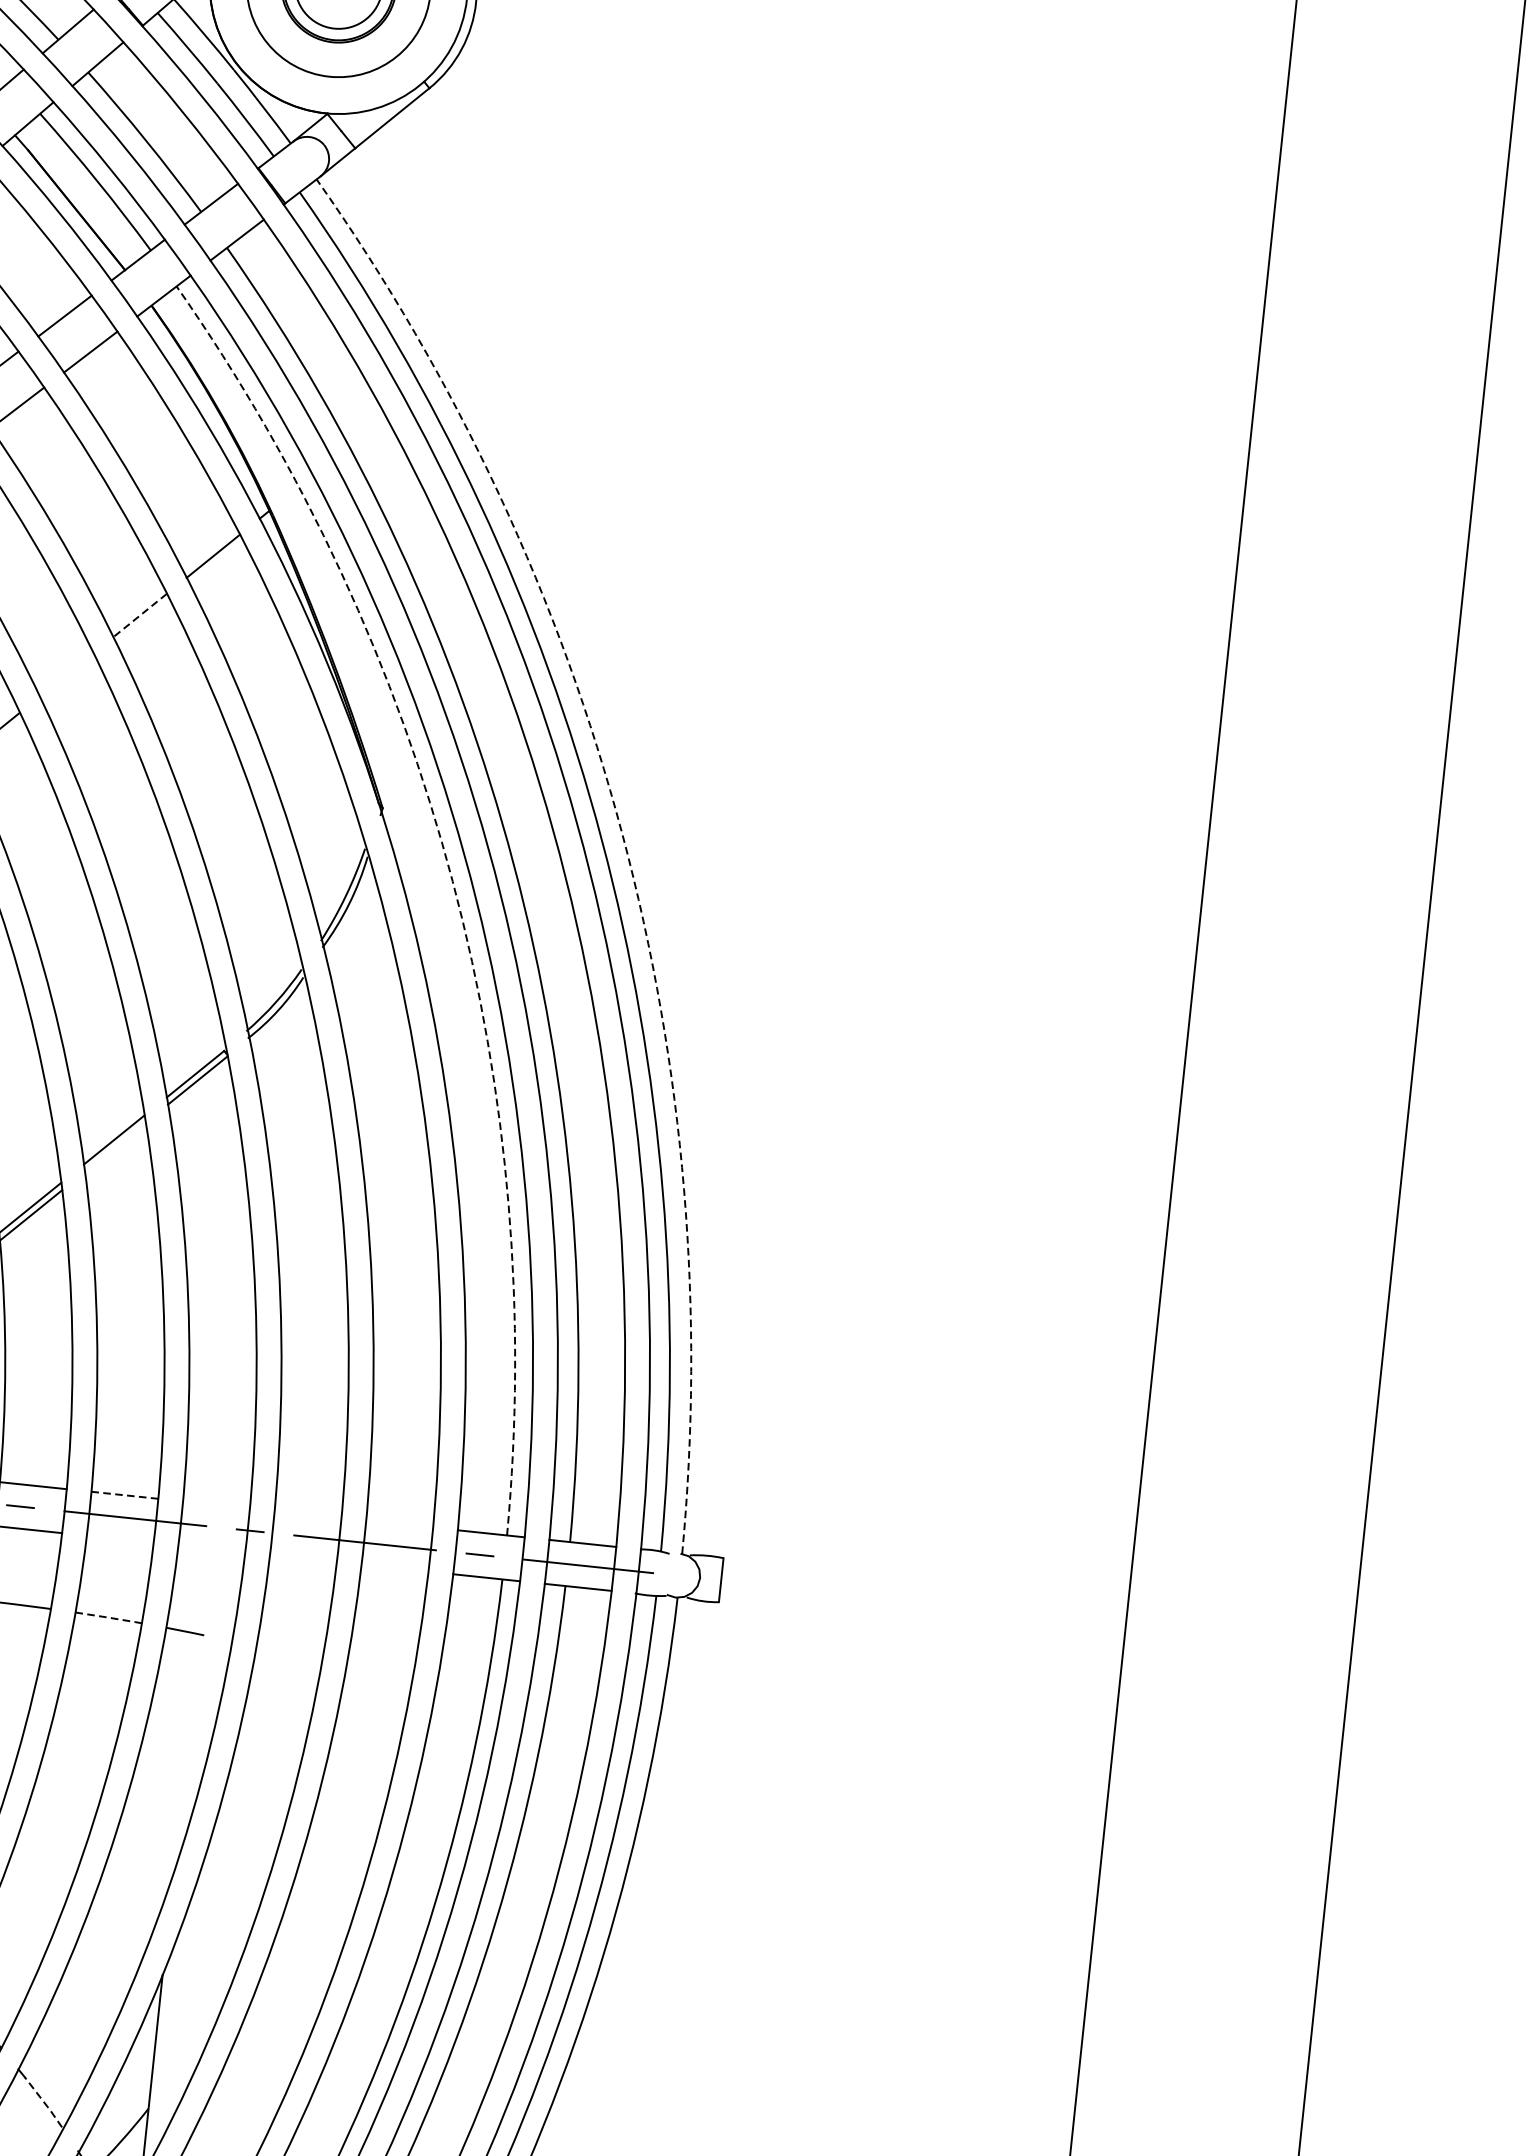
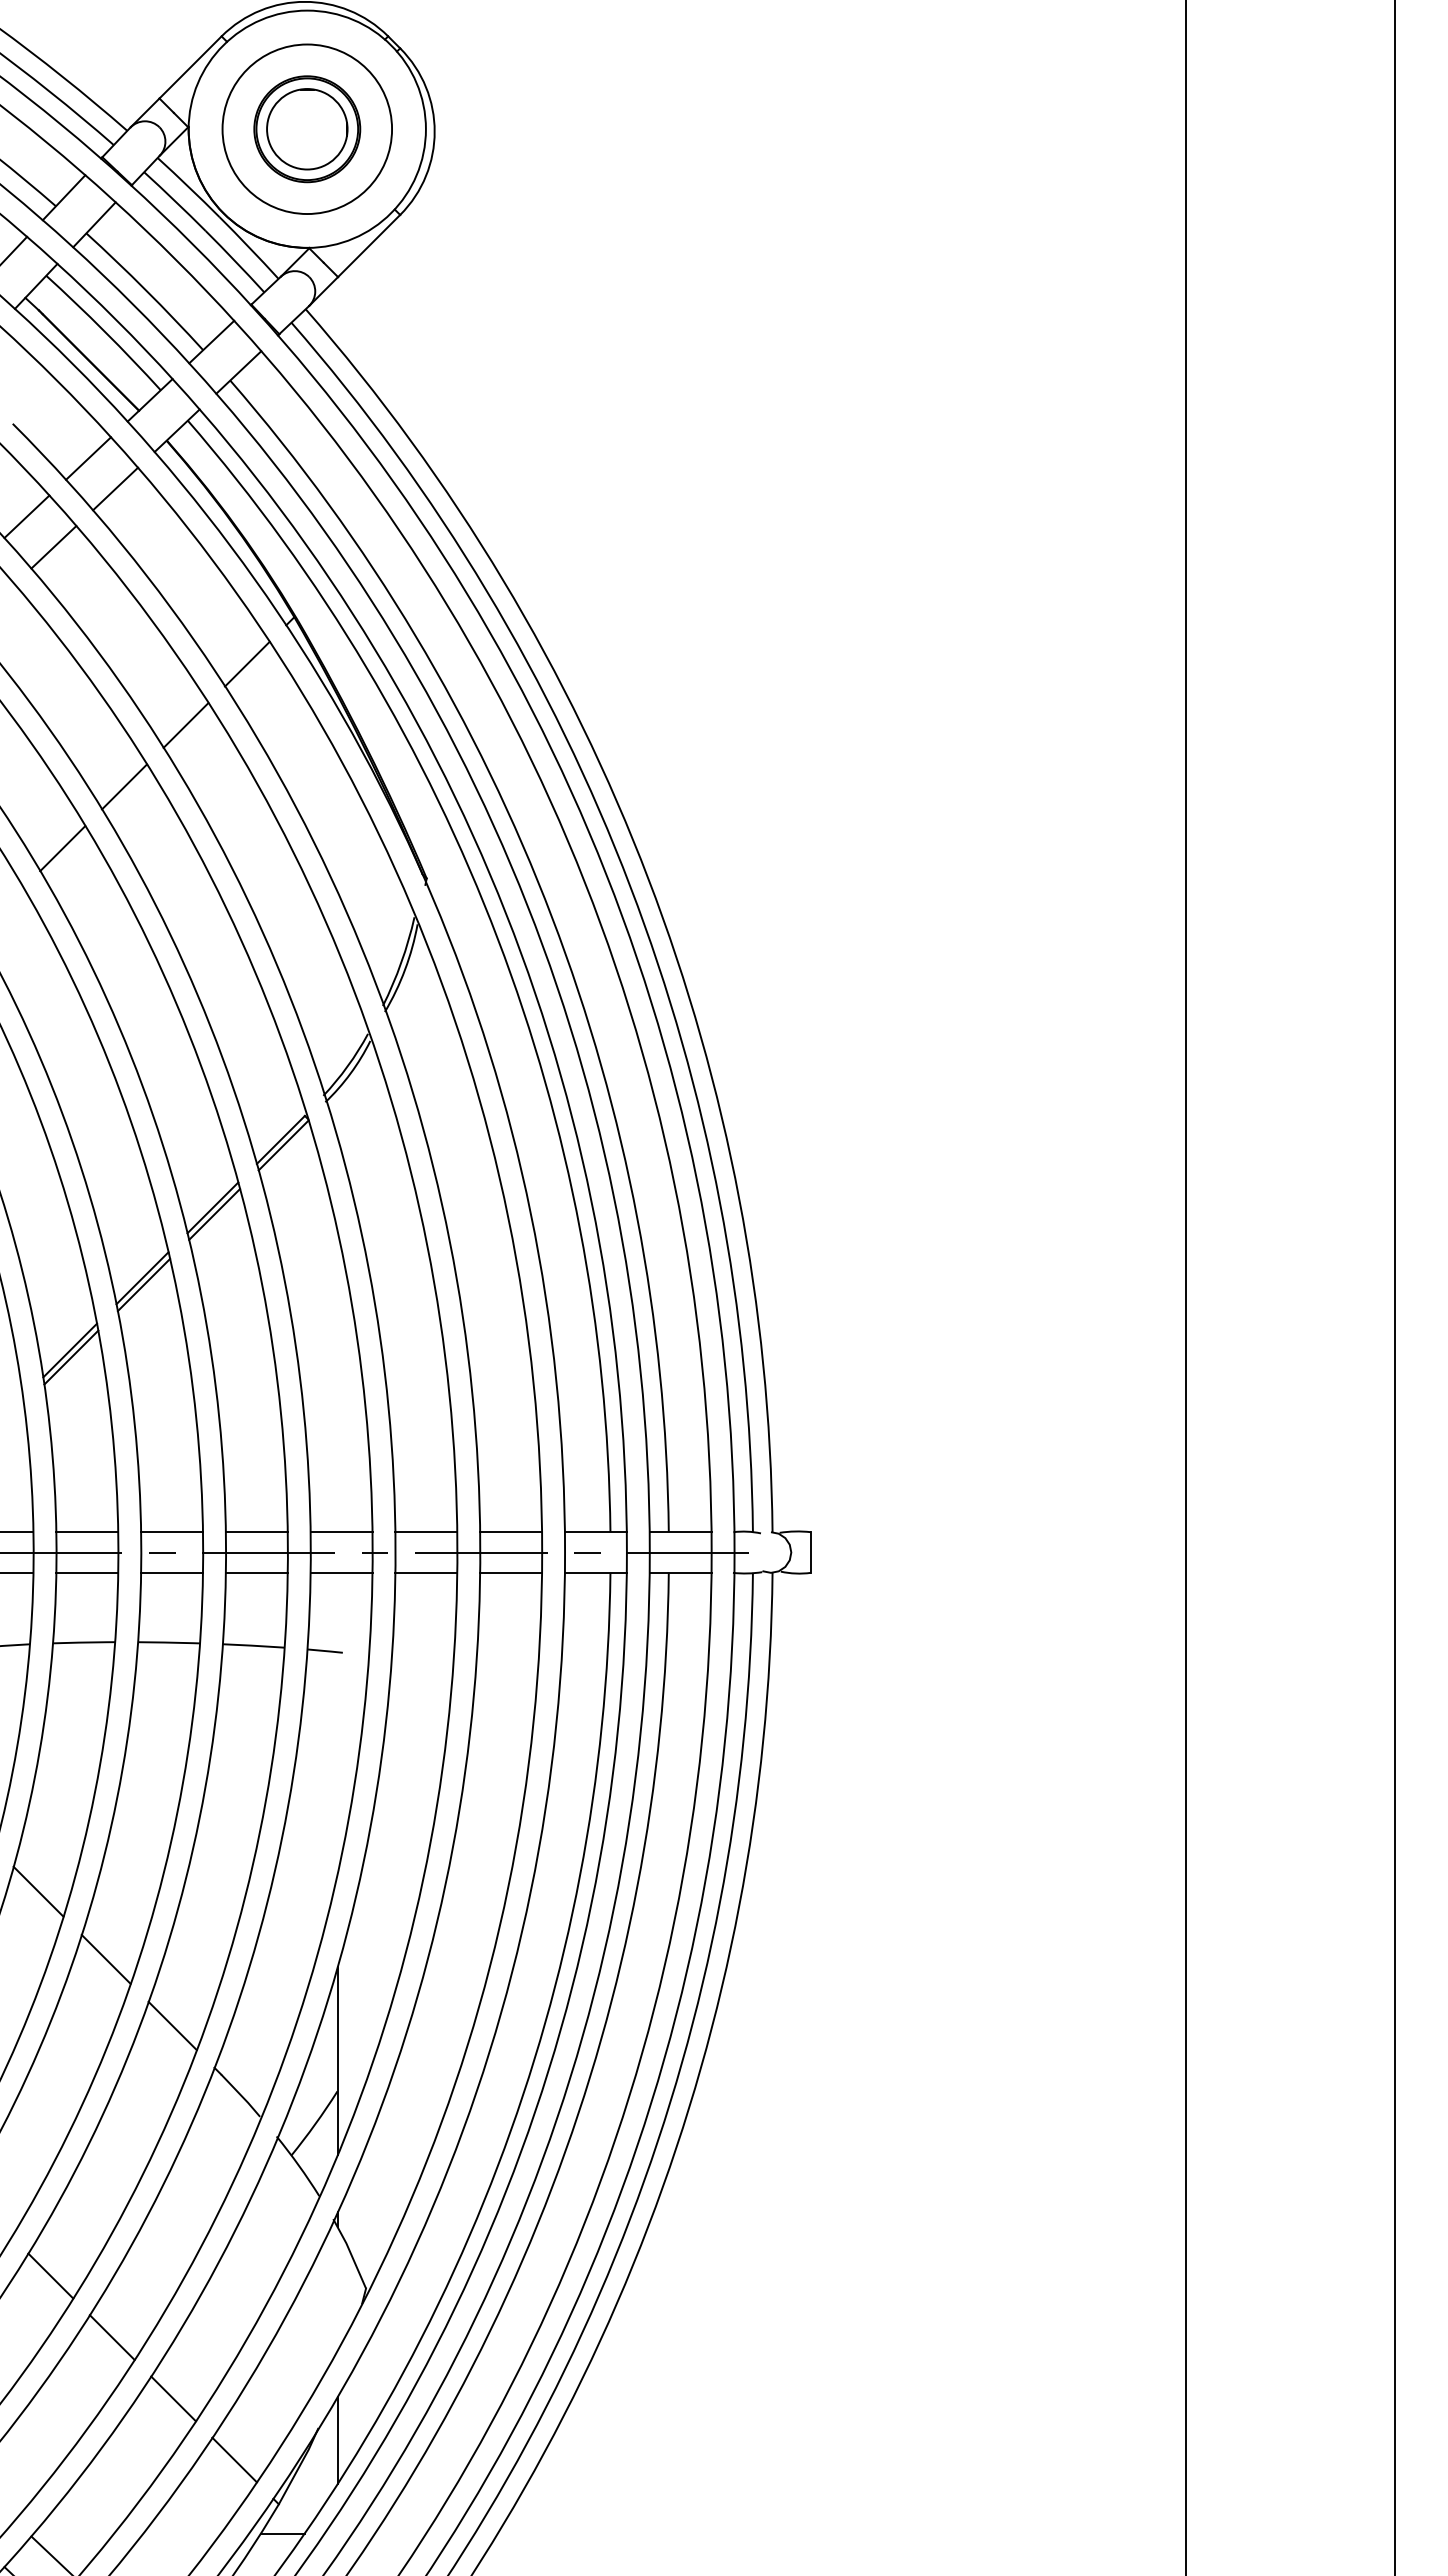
line: (140, 615) -> (186, 725), dashed -> solid
line: (66, 674) -> (124, 786), added
arc: (622, 834) -> (648, 879), dashed -> solid
arc: (452, 881) -> (497, 938), dashed -> solid
line: (115, 1147) -> (214, 1214), added
line: (124, 1495) -> (256, 1532), dashed -> solid
line: (216, 1505) -> (341, 1532), added
line: (308, 1514) -> (426, 1532), added
line: (400, 1524) -> (511, 1532), added
line: (120, 1538) -> (256, 1572), added
line: (211, 1548) -> (341, 1572), added
line: (303, 1558) -> (426, 1572), added
line: (395, 1567) -> (511, 1572), added
line: (108, 1617) -> (253, 1645), dashed -> solid
line: (44, 2102) -> (241, 2095), dashed -> solid

